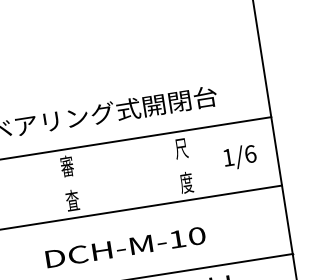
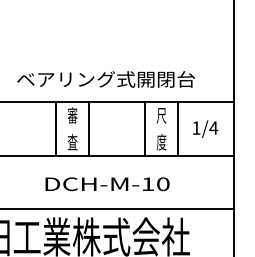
text: (250, 153) -> (213, 127), 1/6 -> 1/4
line: (205, 161) -> (178, 128), added
line: (161, 168) -> (144, 128), added
line: (91, 179) -> (89, 128), added
line: (47, 186) -> (55, 128), added

